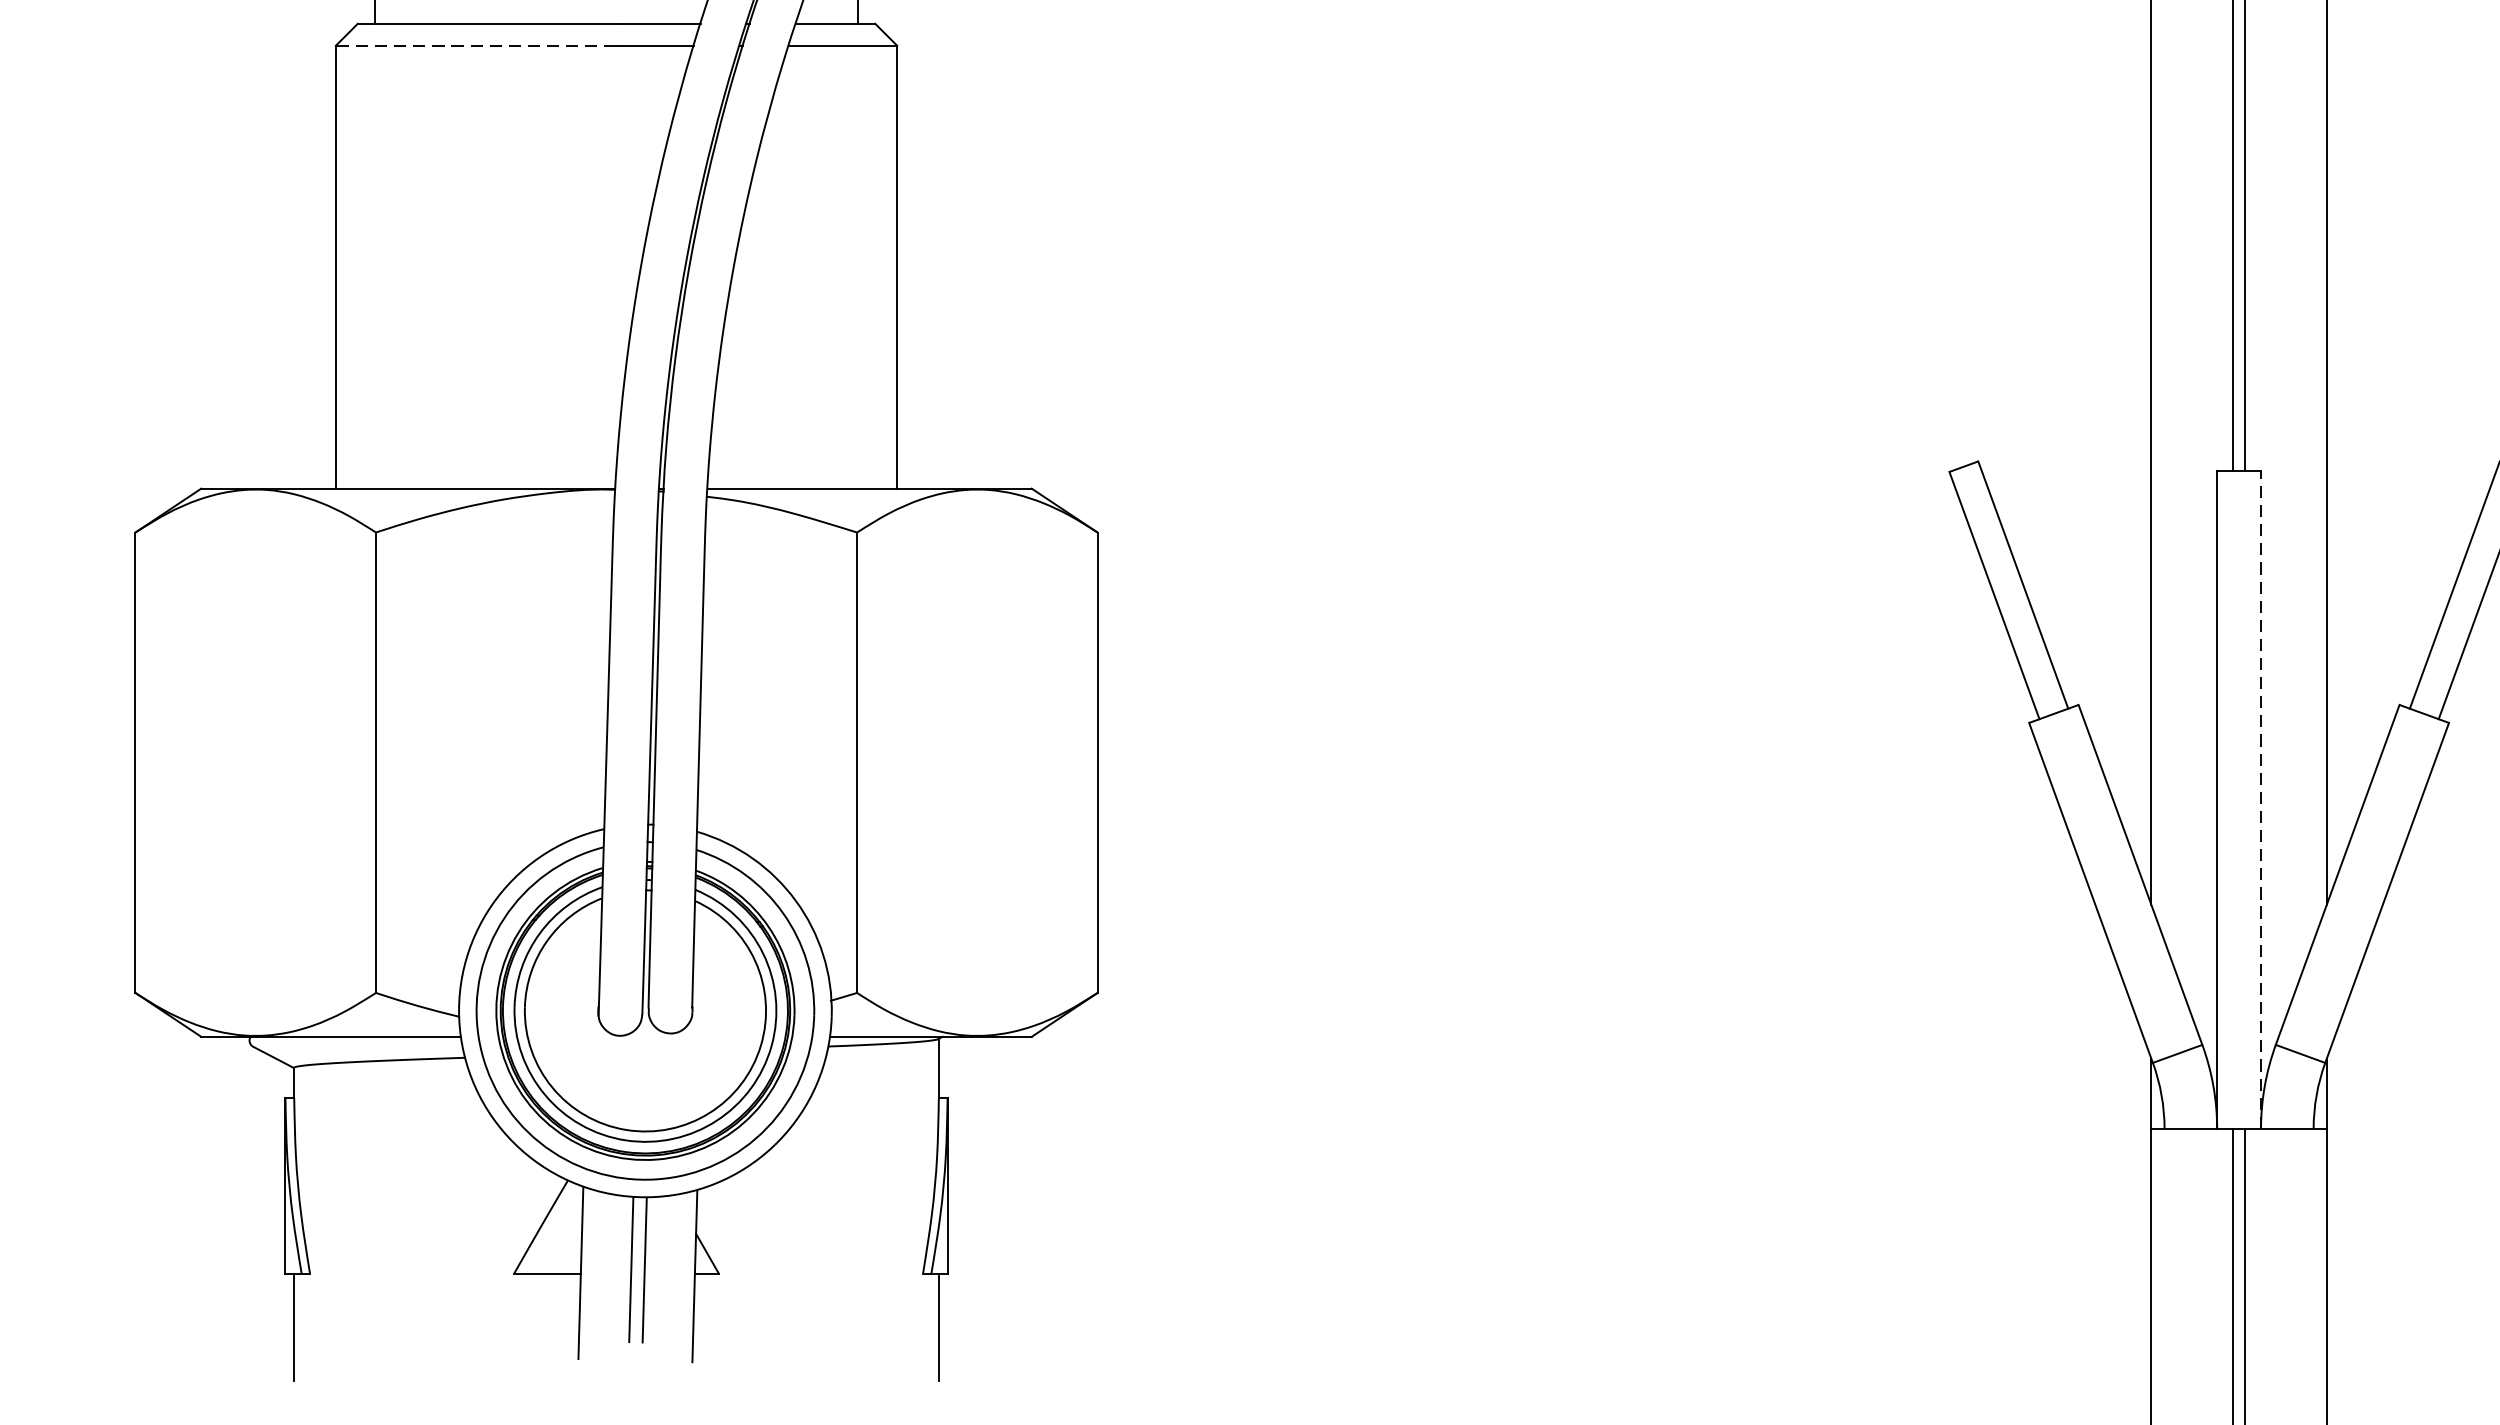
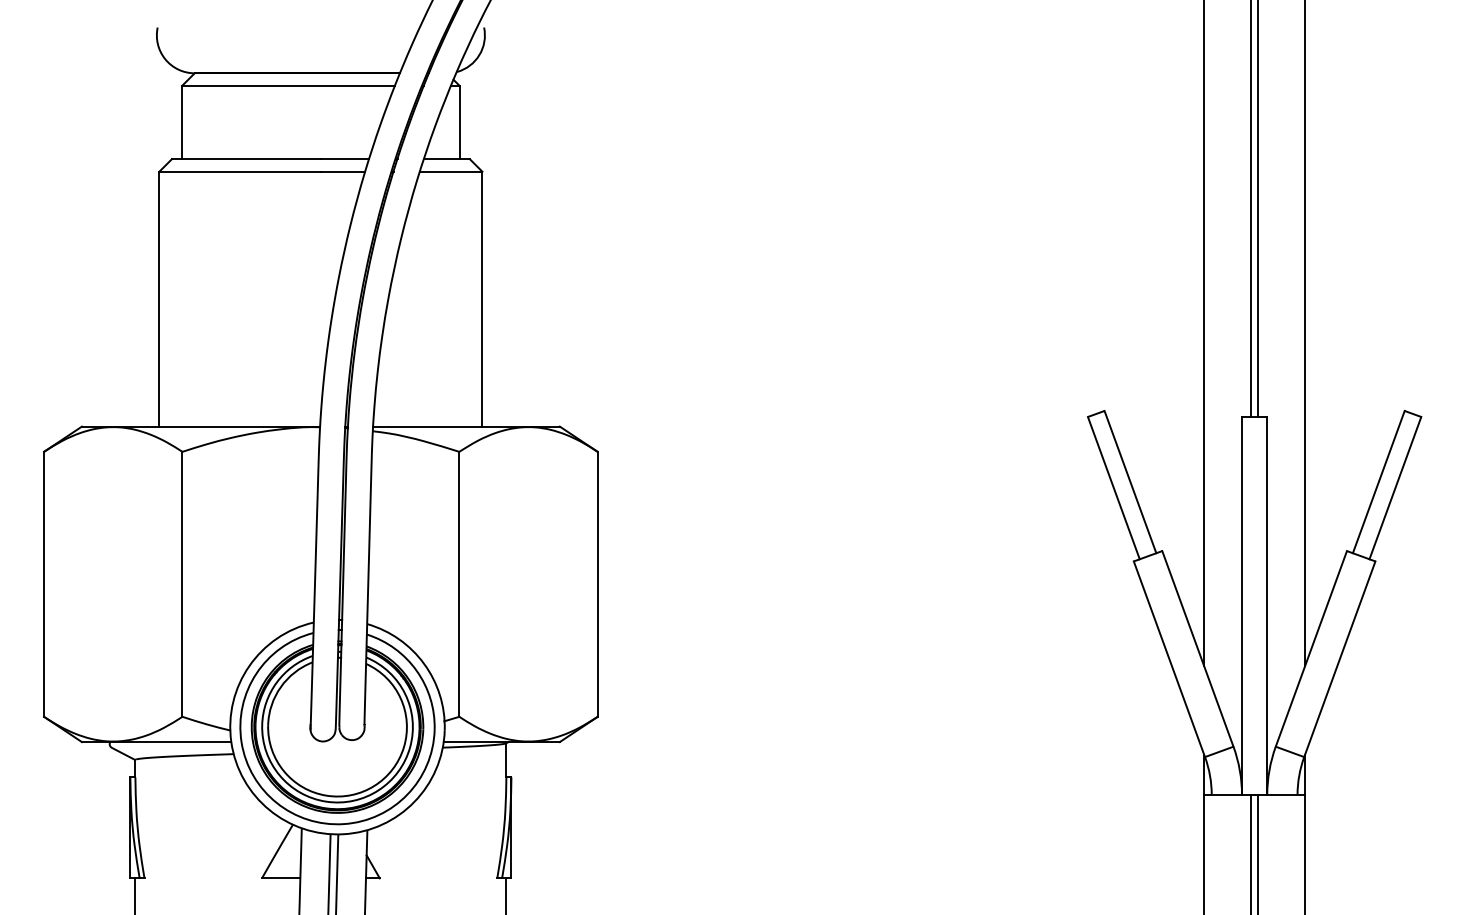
line: (476, 45) -> (240, 171), dashed -> solid
line: (2261, 799) -> (1267, 605), dashed -> solid

